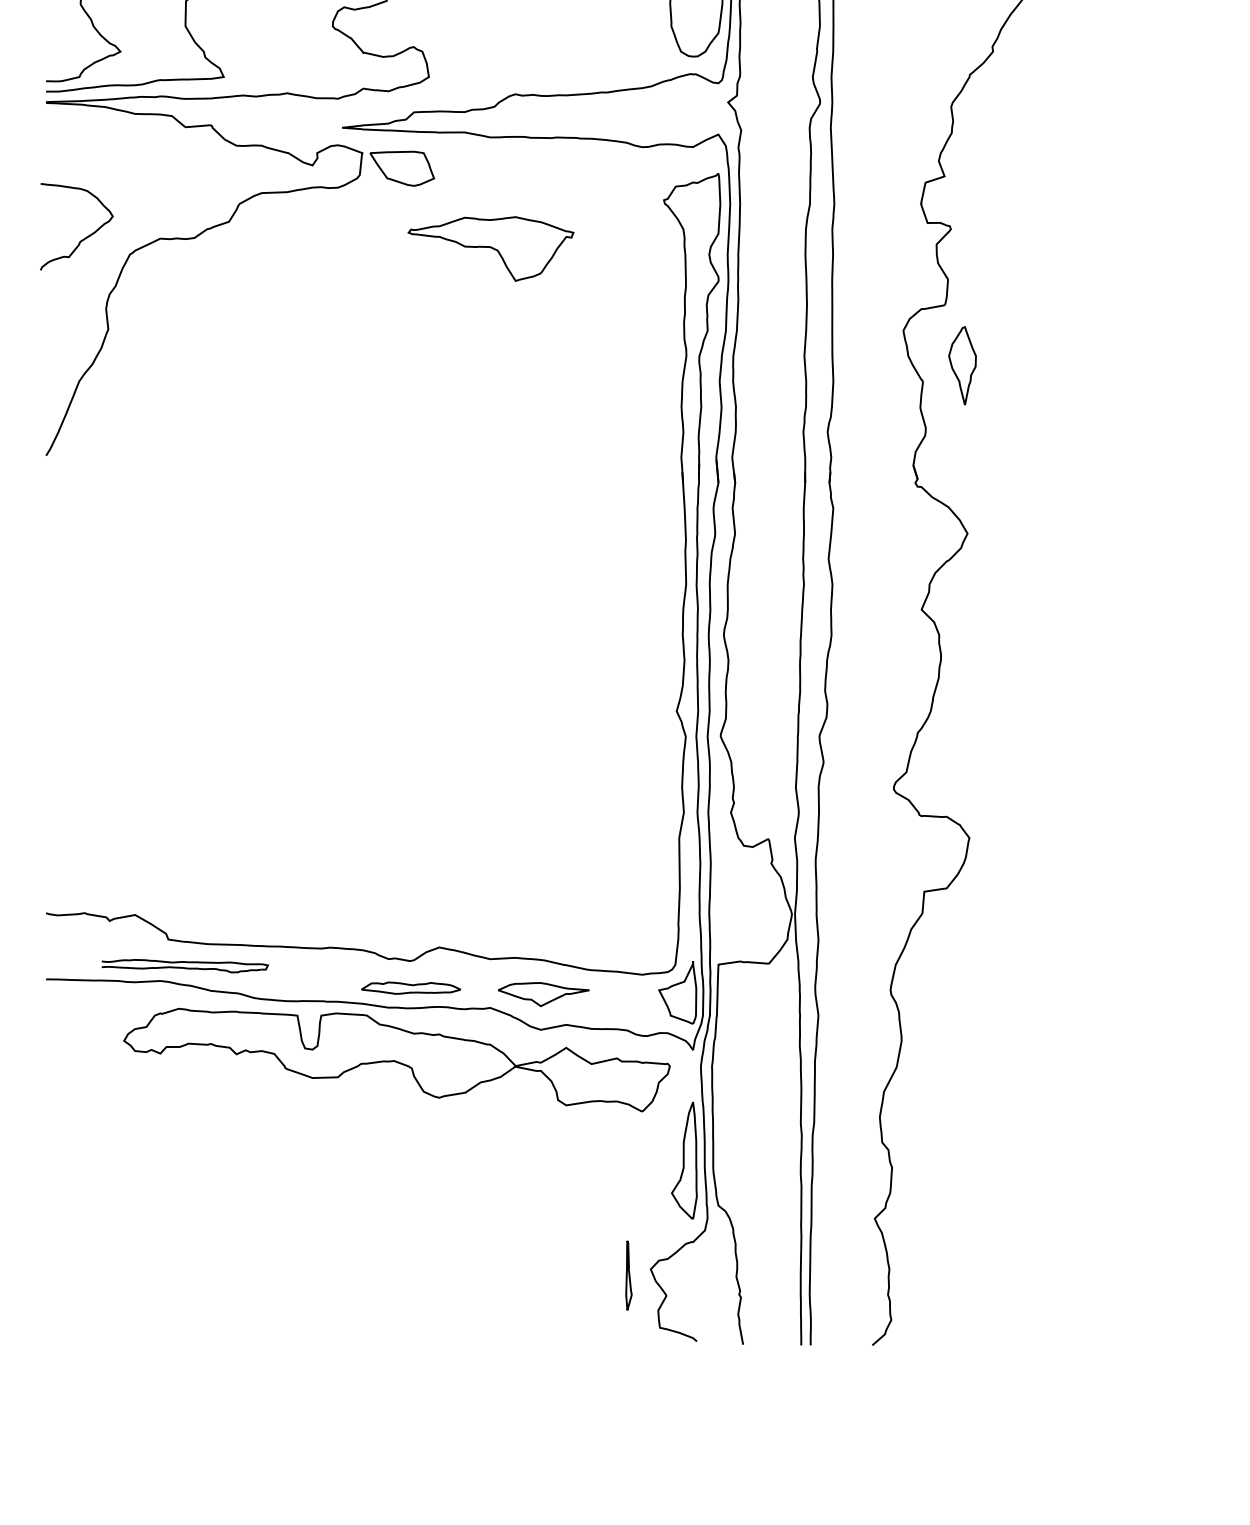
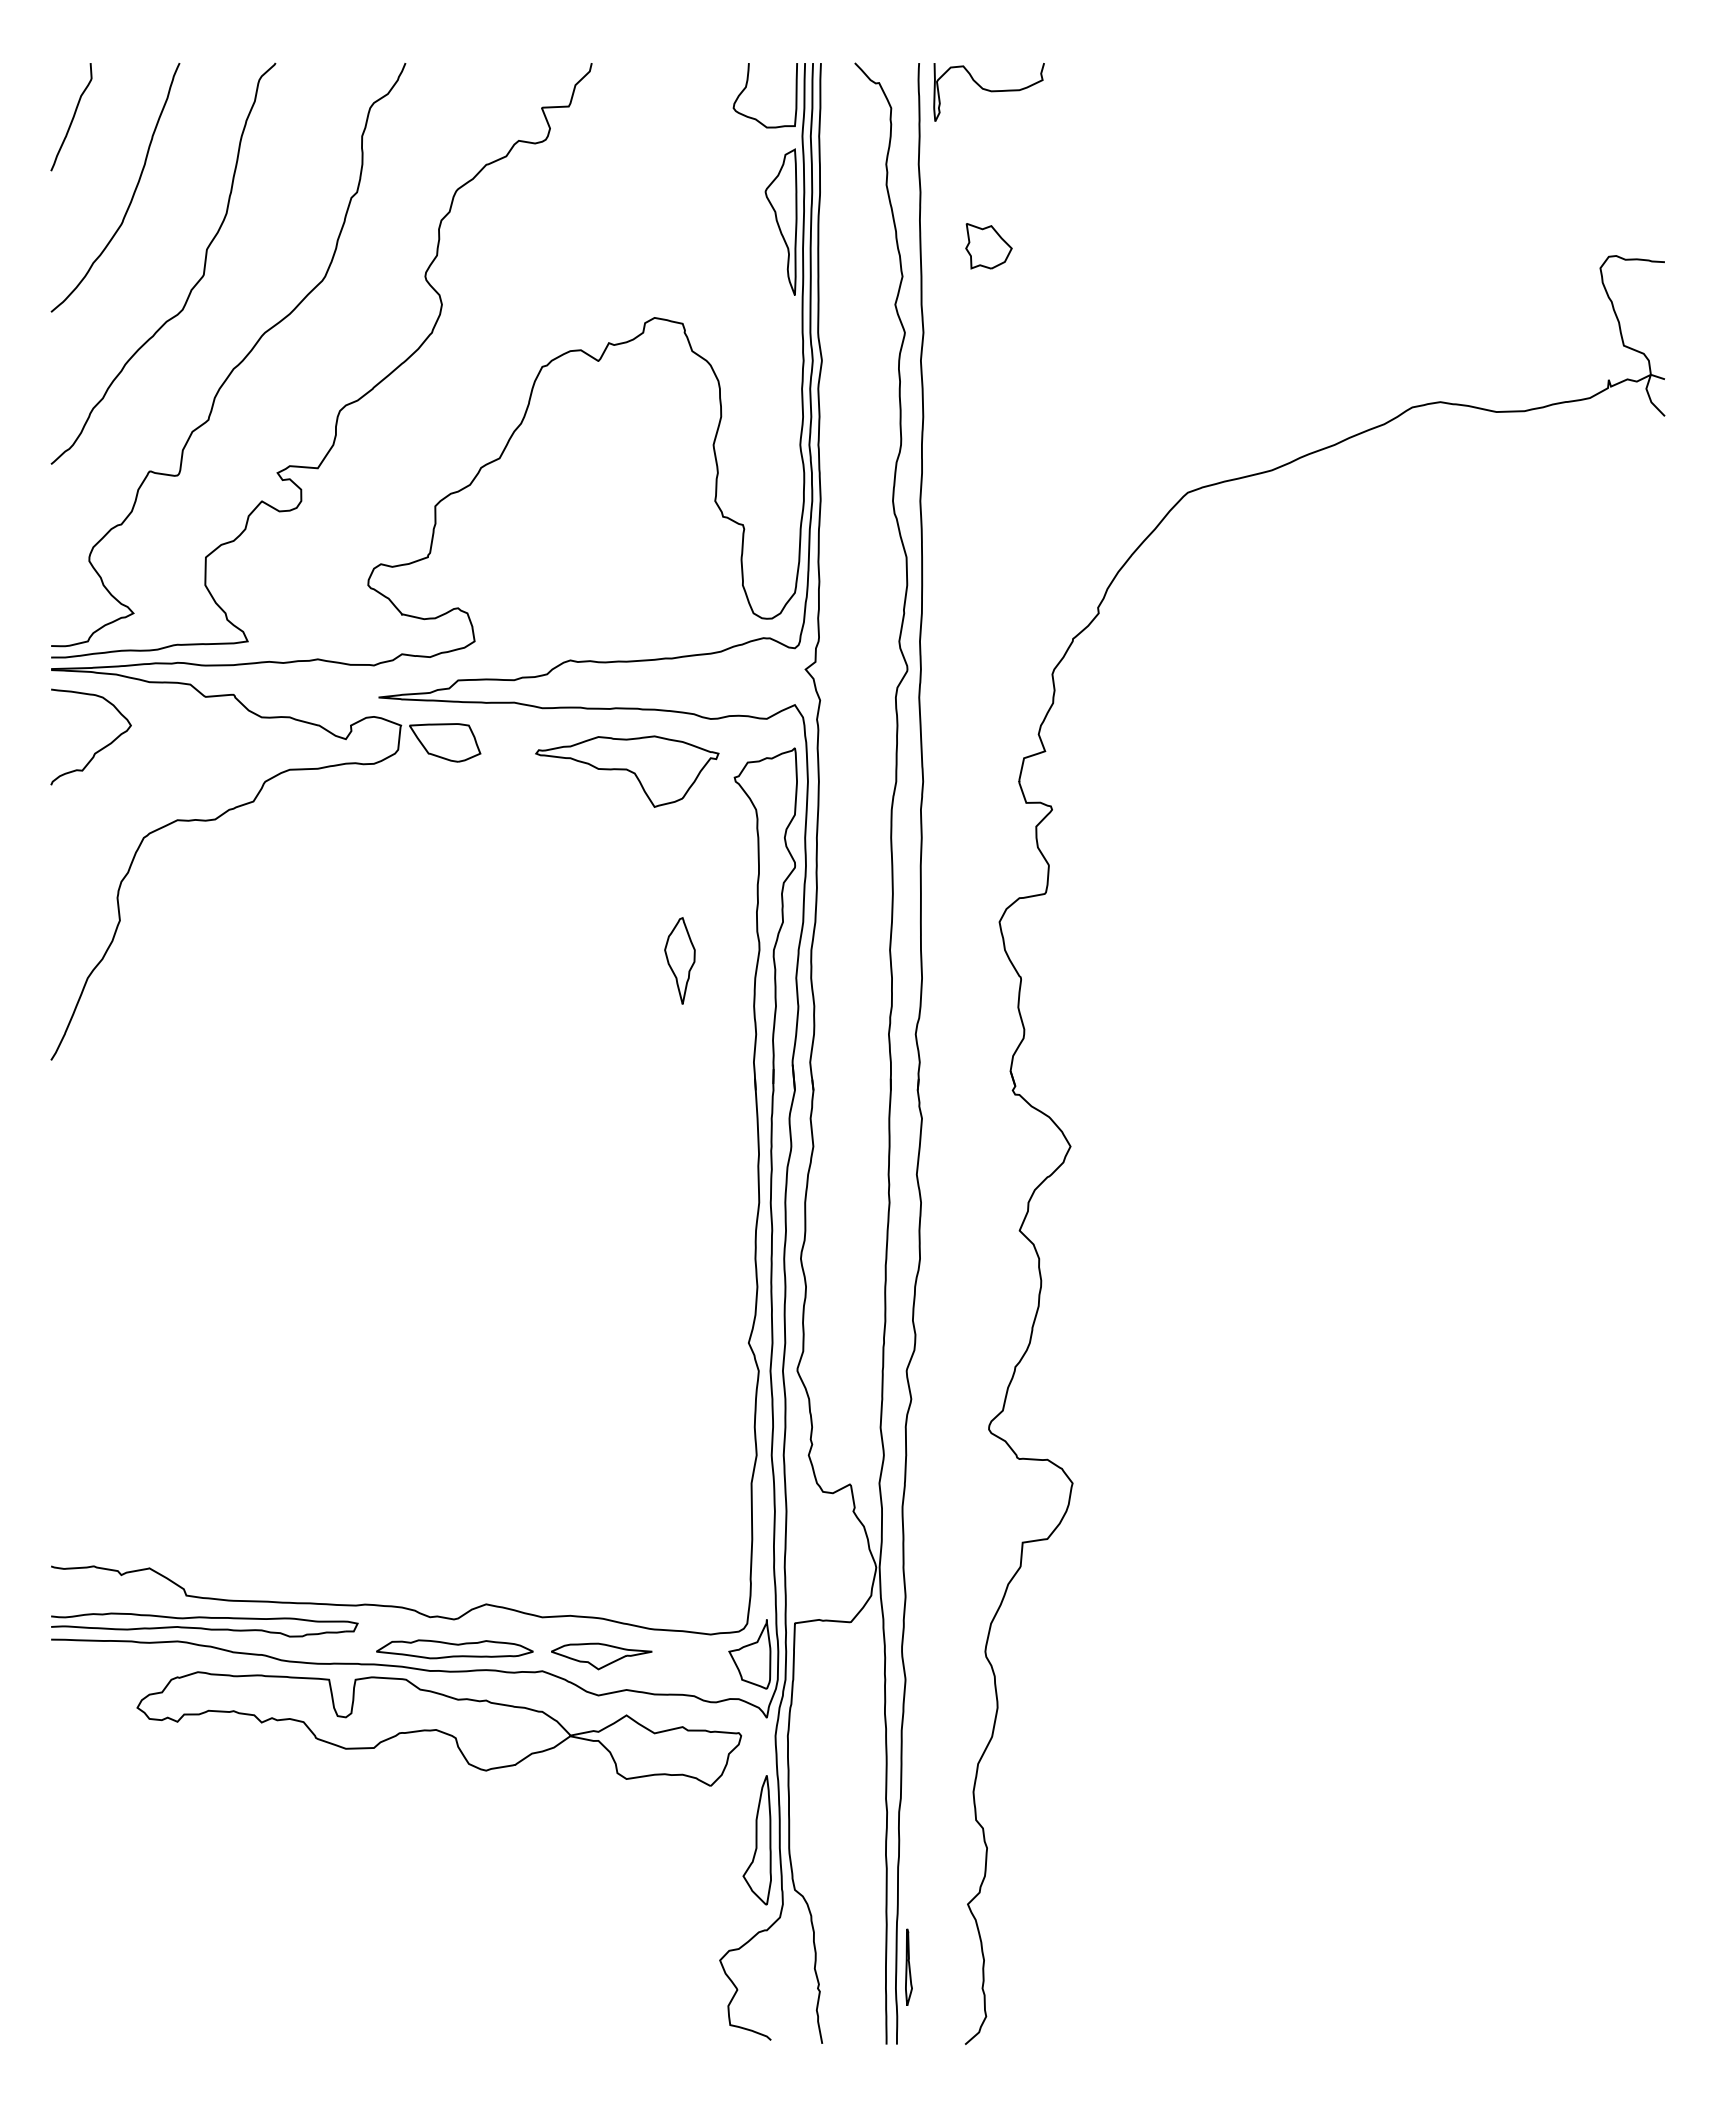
curve: (84, 238) -> (99, 749), moved
part: (491, 248) -> (627, 771), moved
part: (962, 365) -> (679, 960), moved
part: (184, 965) -> (204, 1624), size x1.67
part: (410, 988) -> (454, 1649), size x1.43
part: (628, 1274) -> (908, 1966), moved

